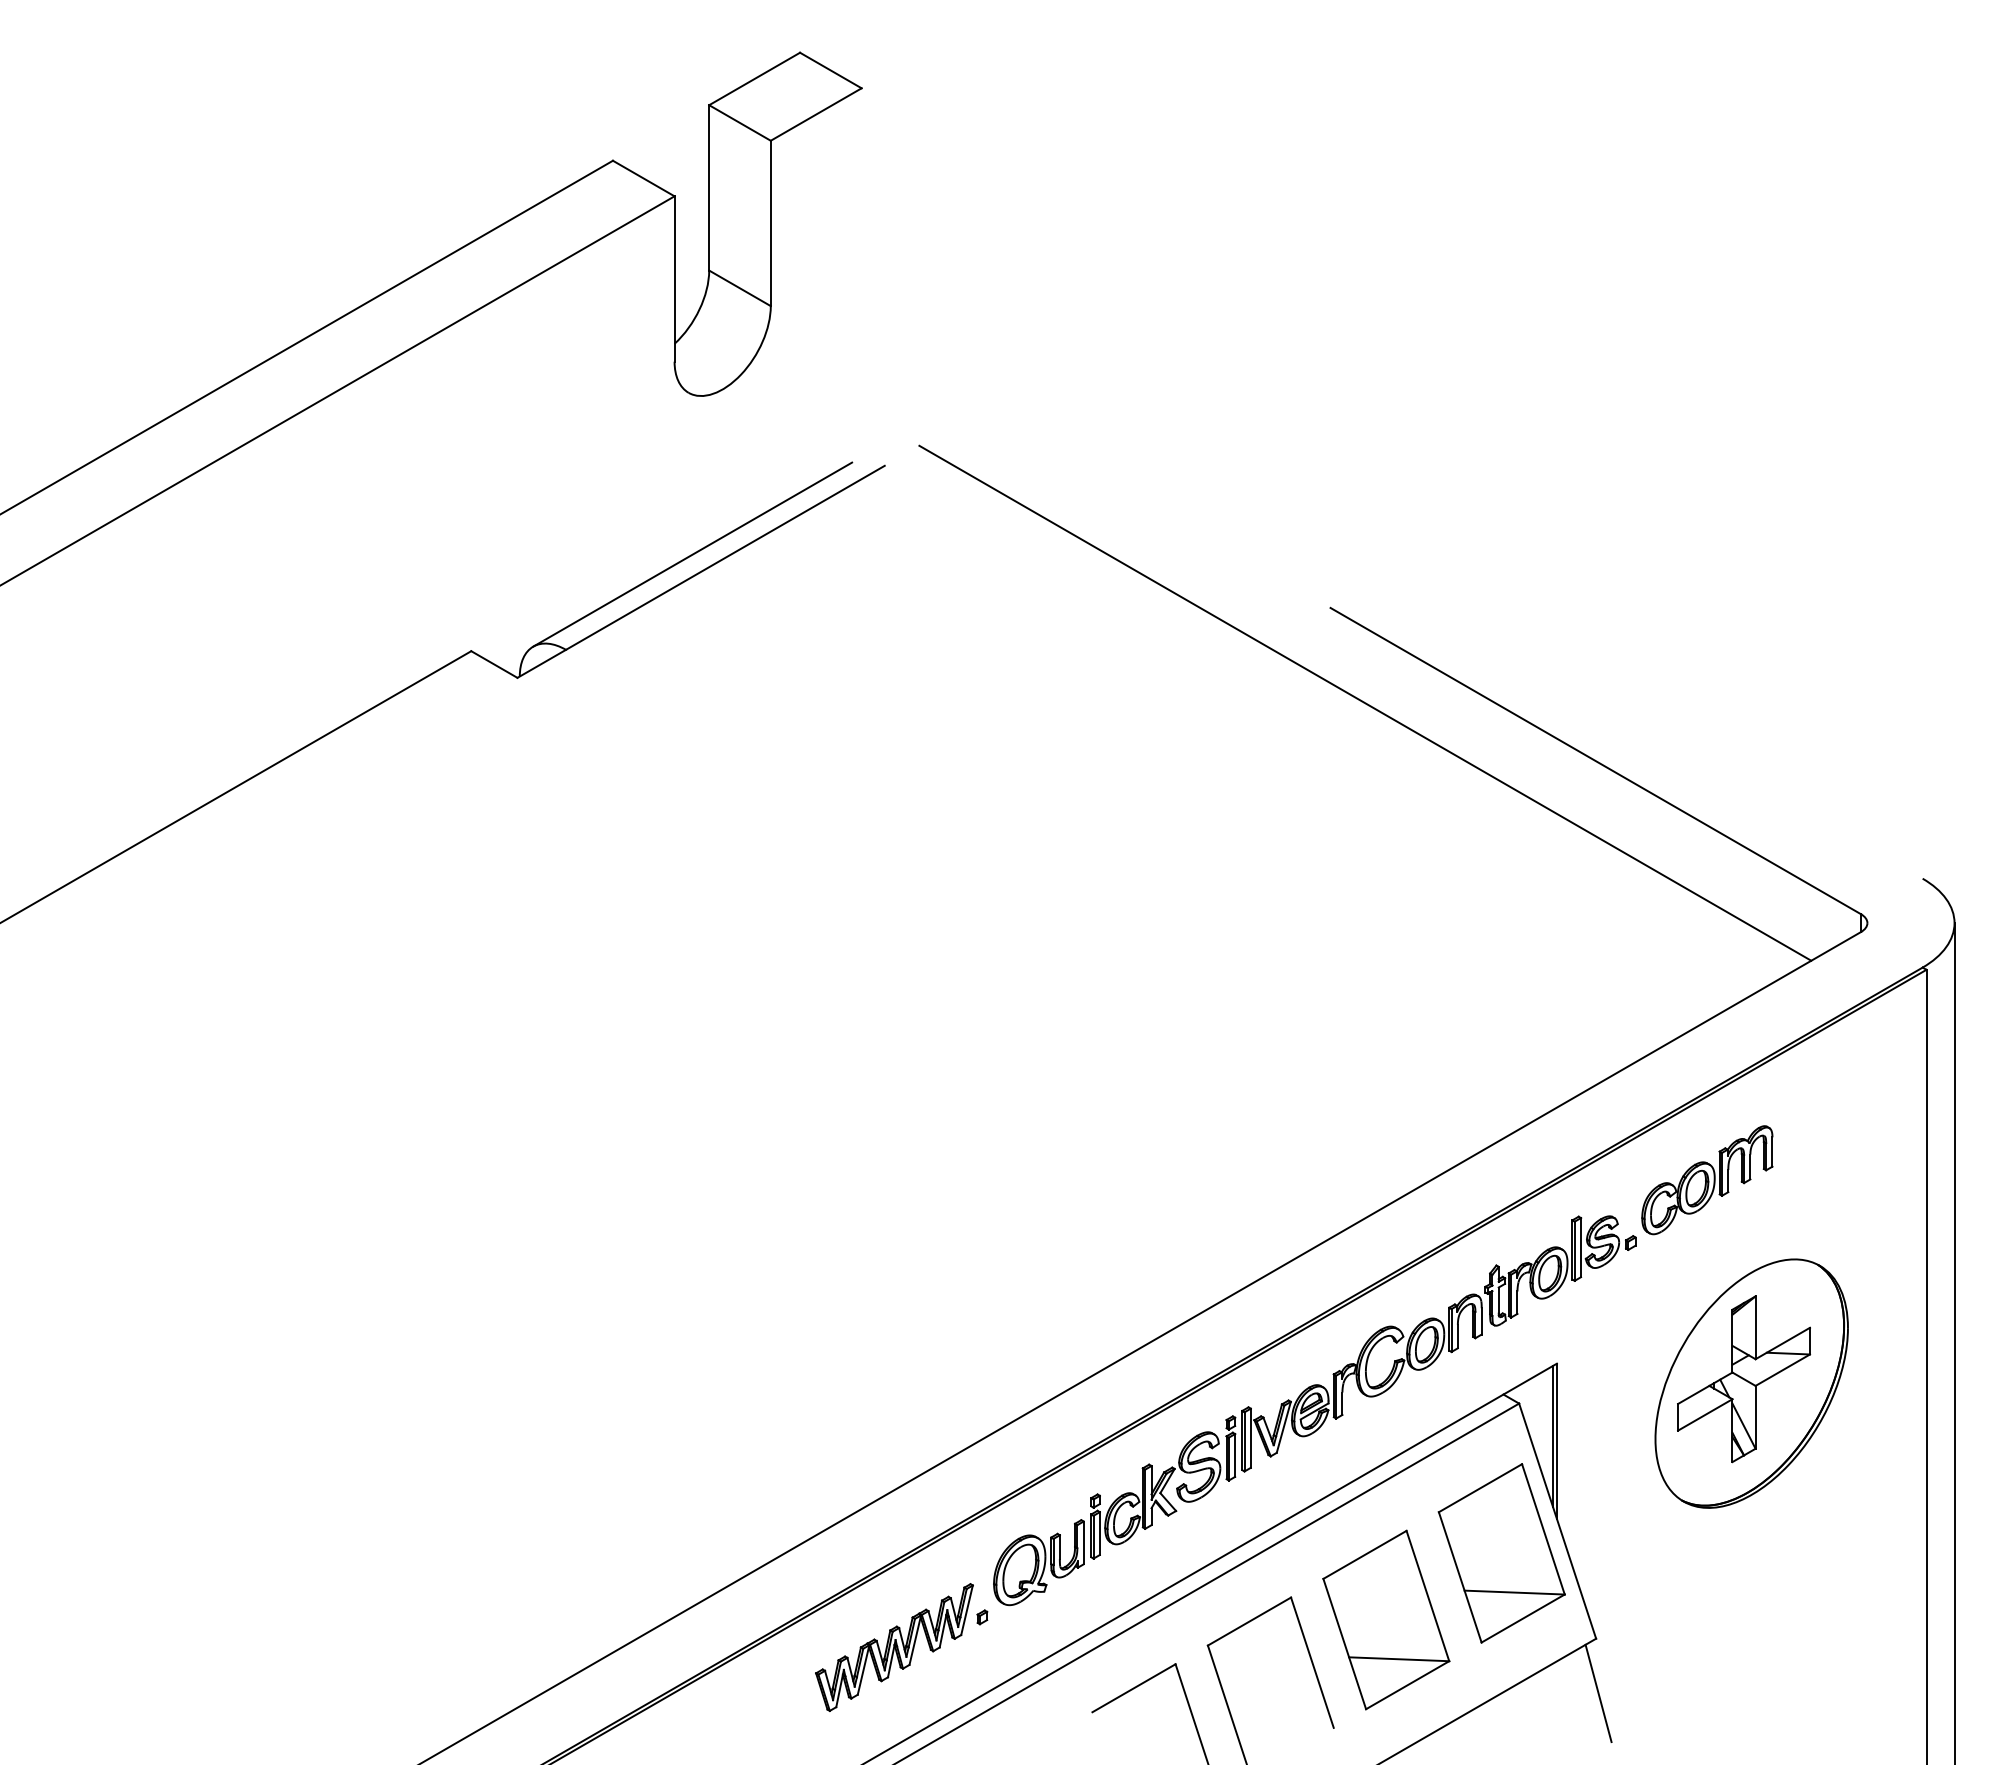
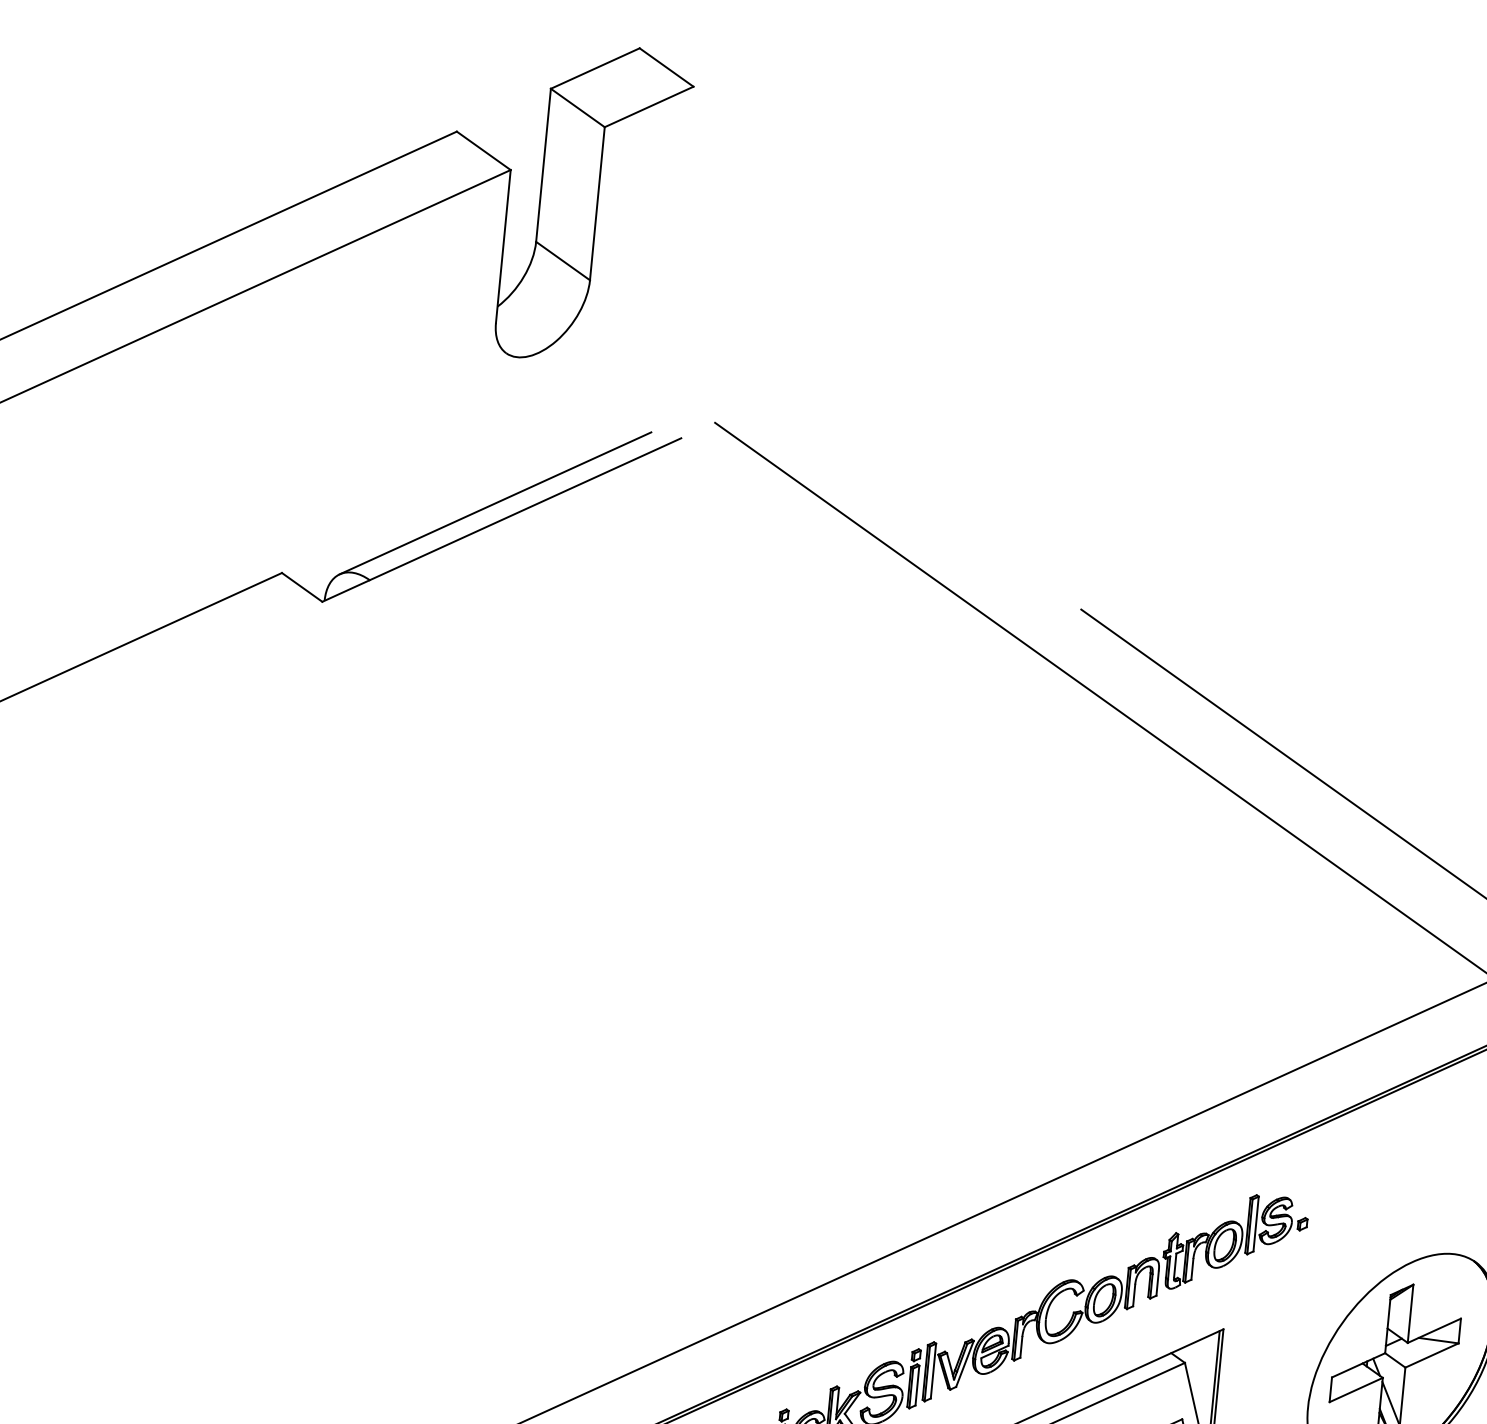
part: (1707, 1180) -> (1379, 1173), removed

